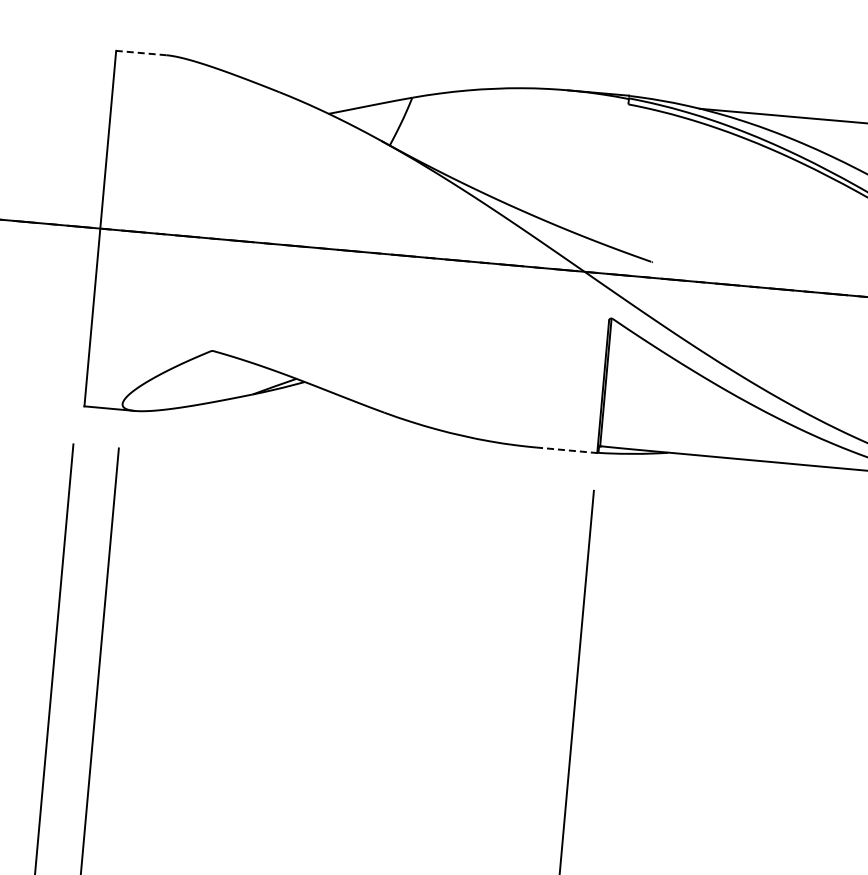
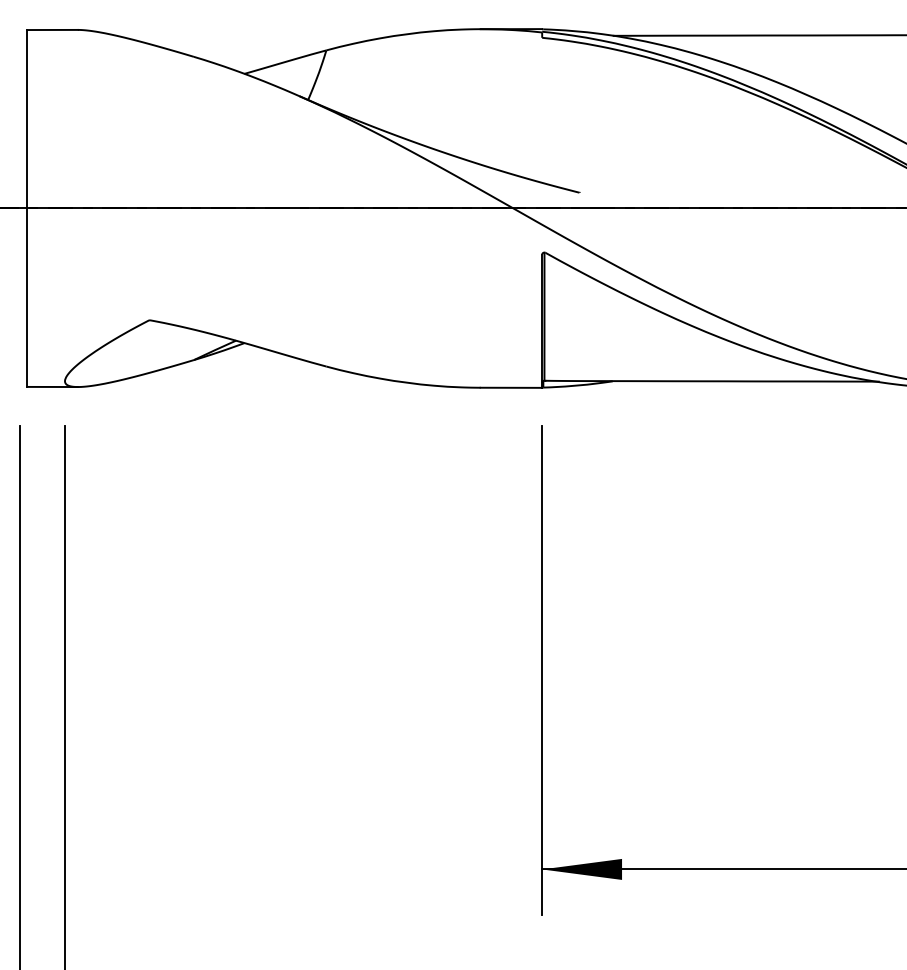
line: (141, 52) -> (52, 29), dashed -> solid
line: (566, 449) -> (511, 387), dashed -> solid

